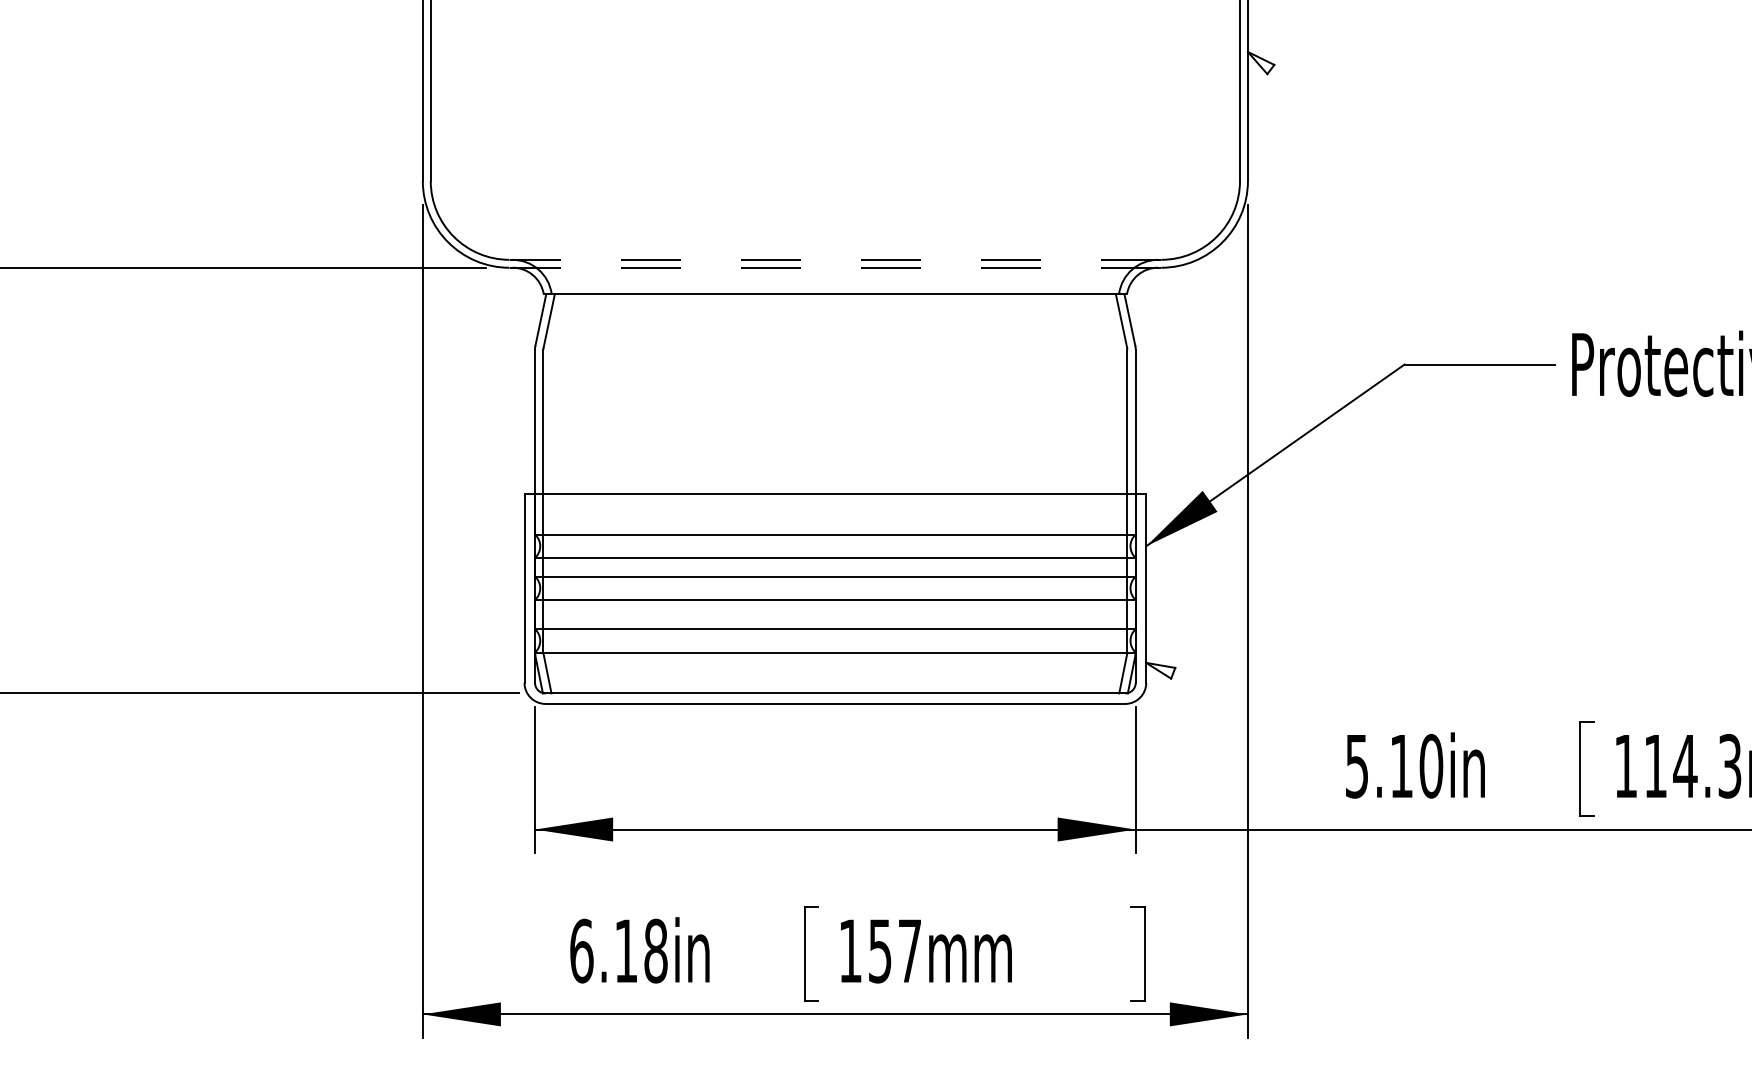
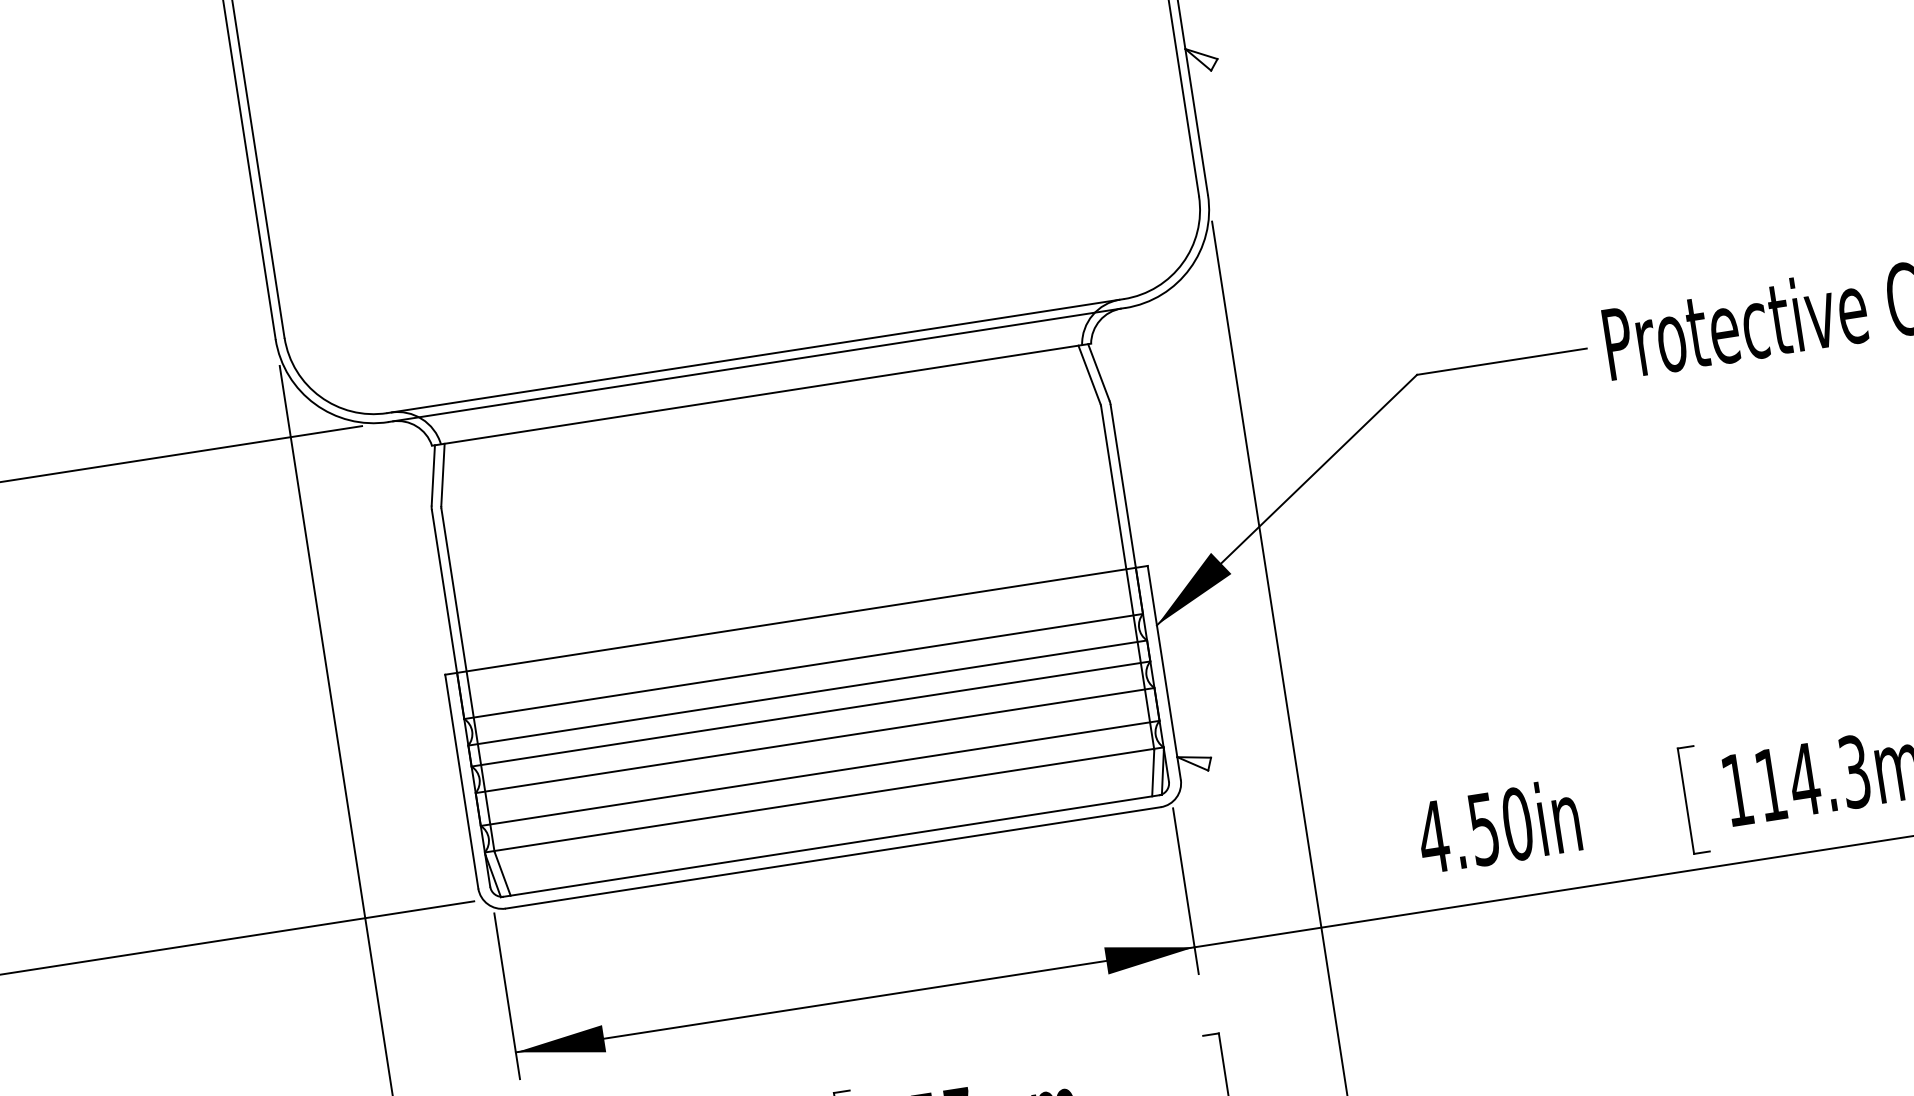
line: (835, 259) -> (755, 355), dashed -> solid
line: (835, 267) -> (757, 364), dashed -> solid
text: (1378, 766) -> (1457, 833), 5.10in -> 4.50in

